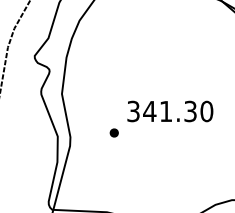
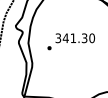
text: (159, 118) -> (70, 41), moved

